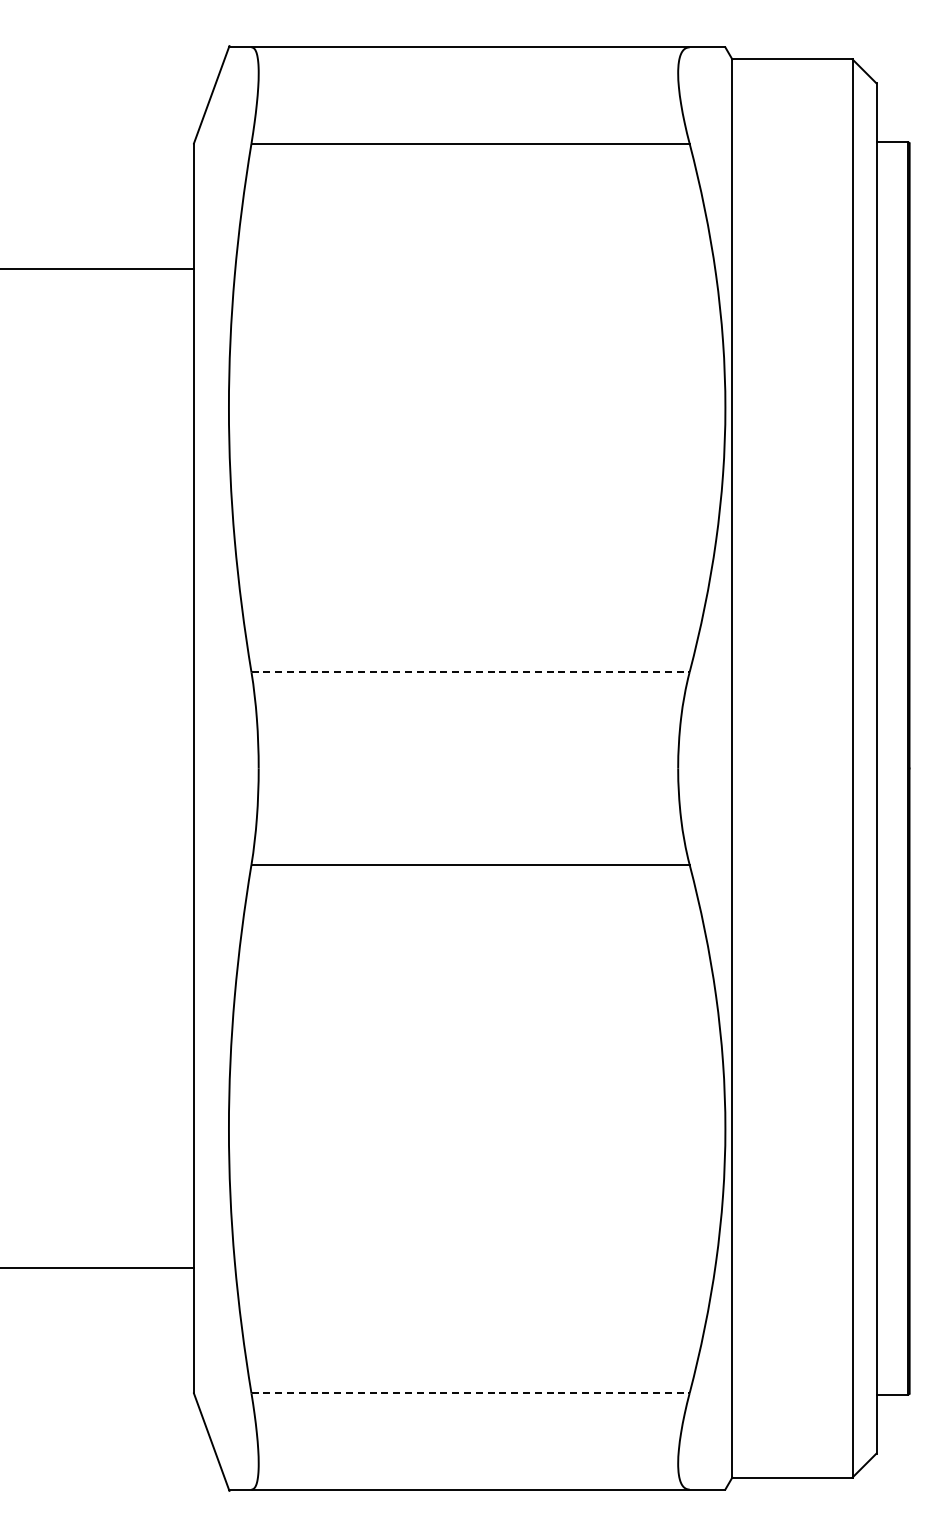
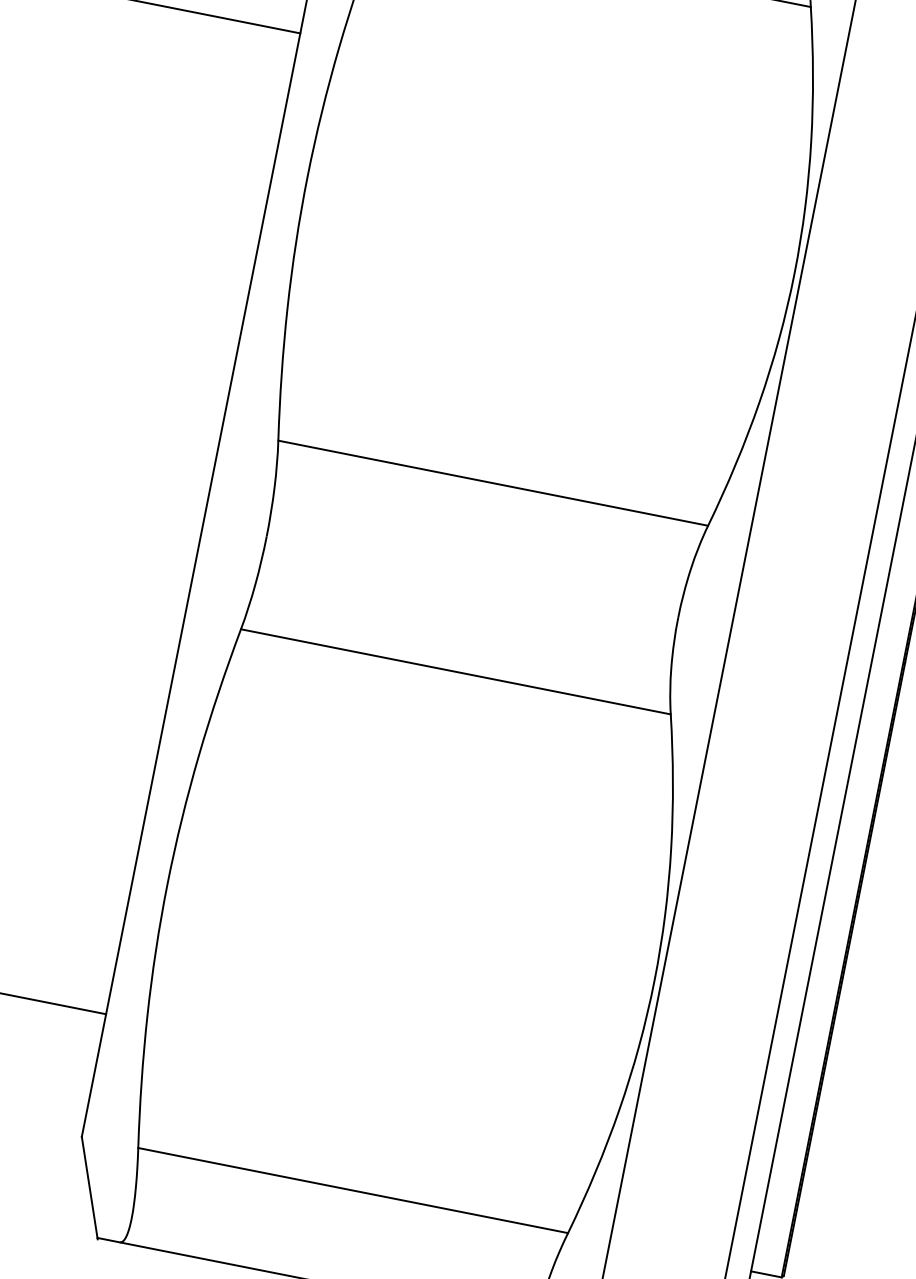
line: (471, 672) -> (494, 483), dashed -> solid
line: (471, 1393) -> (354, 1190), dashed -> solid

